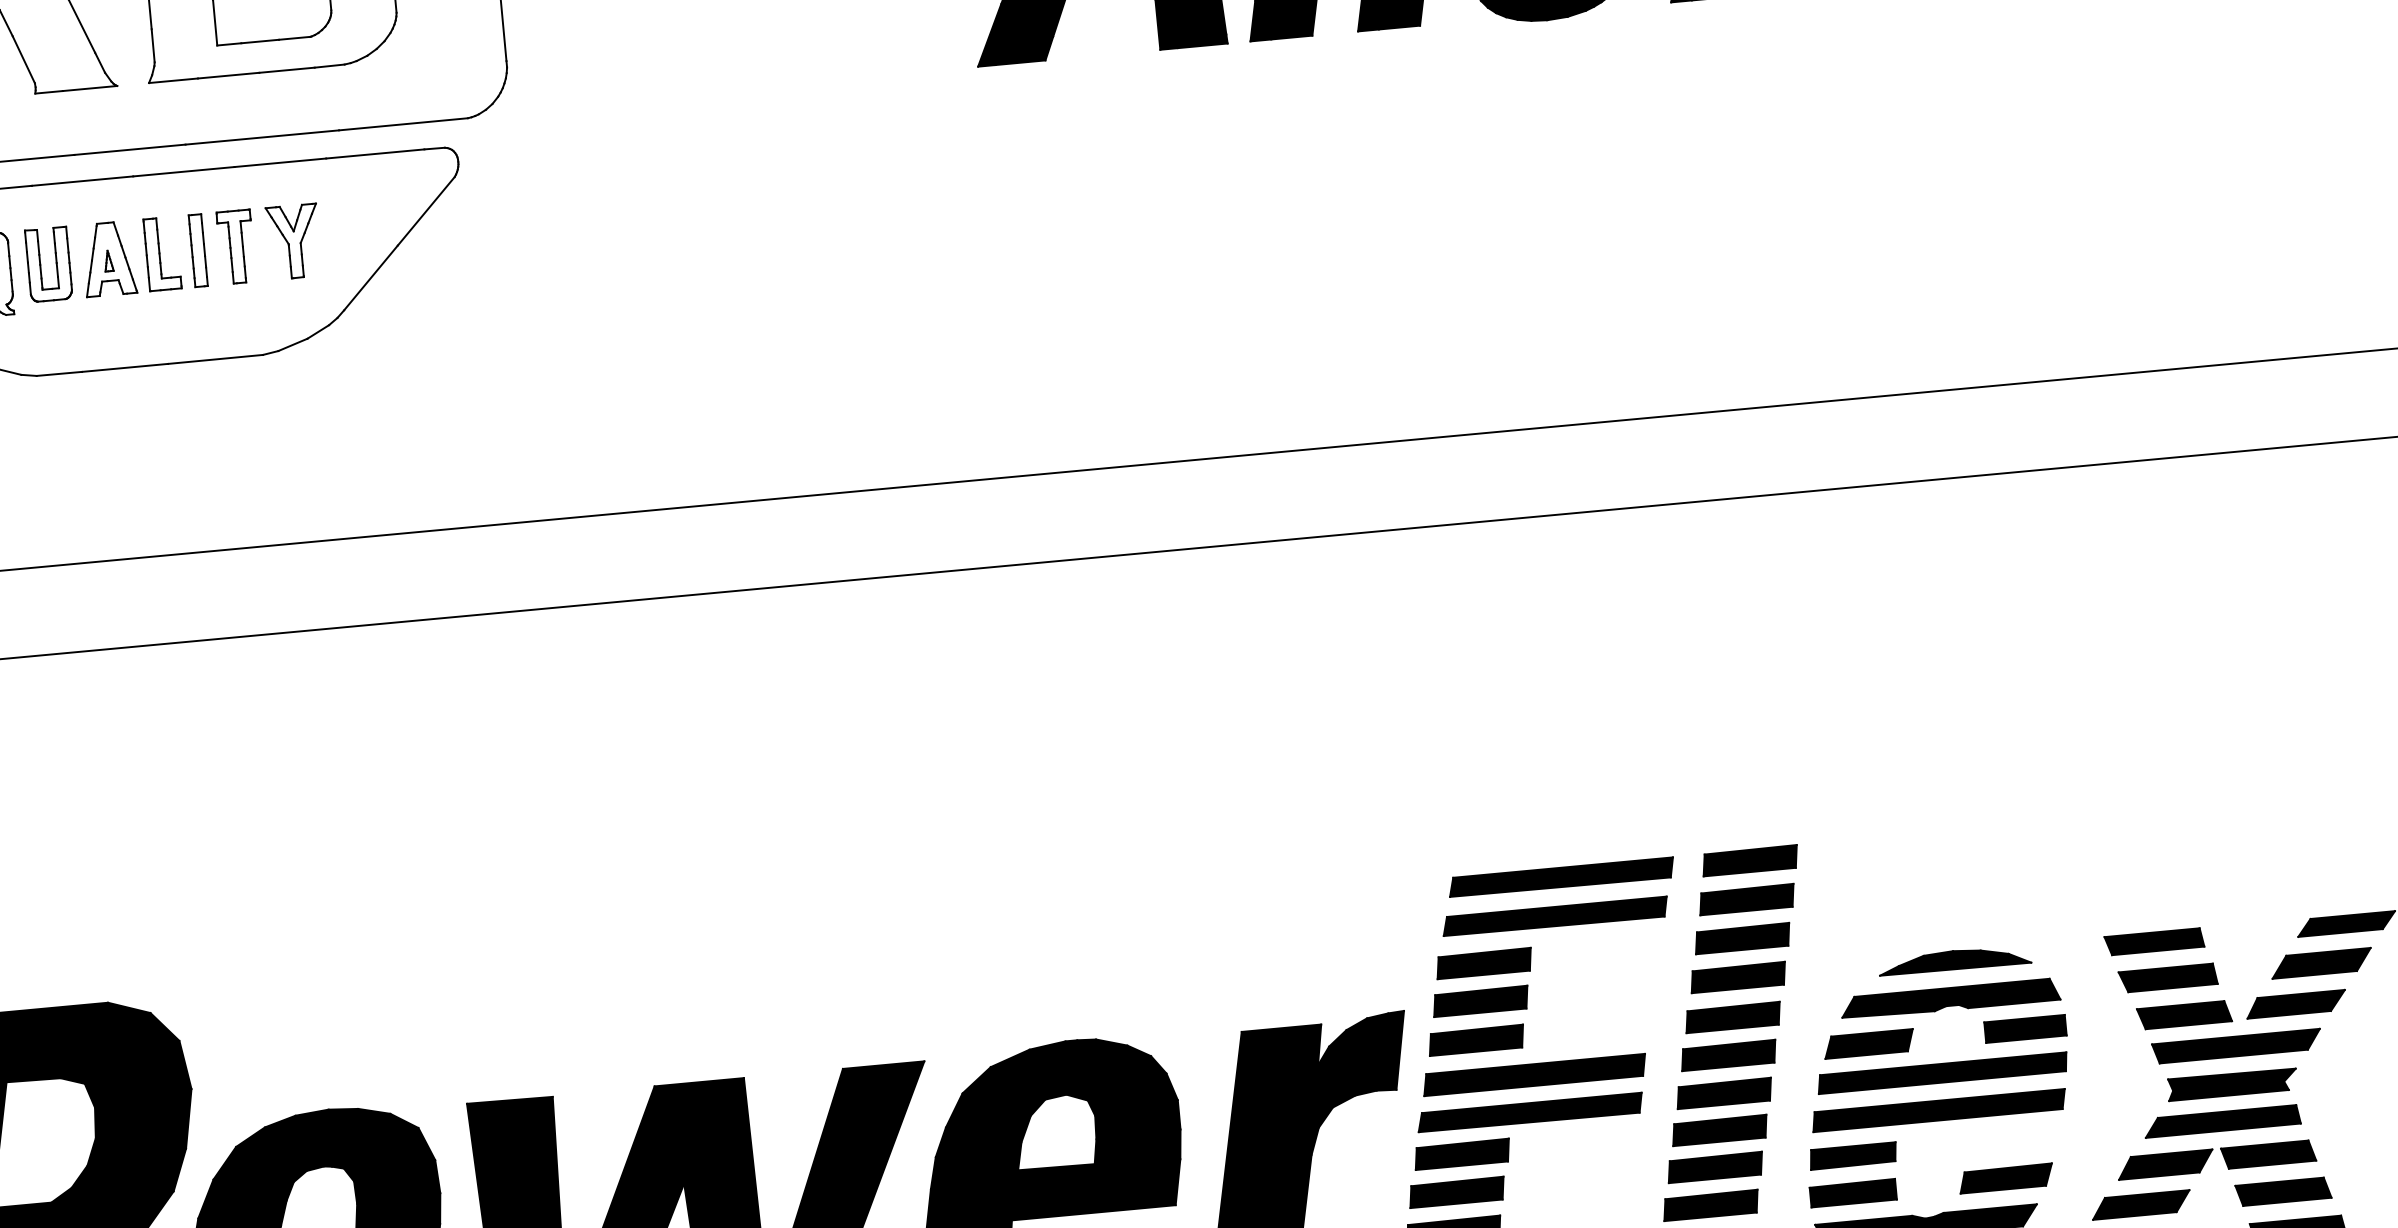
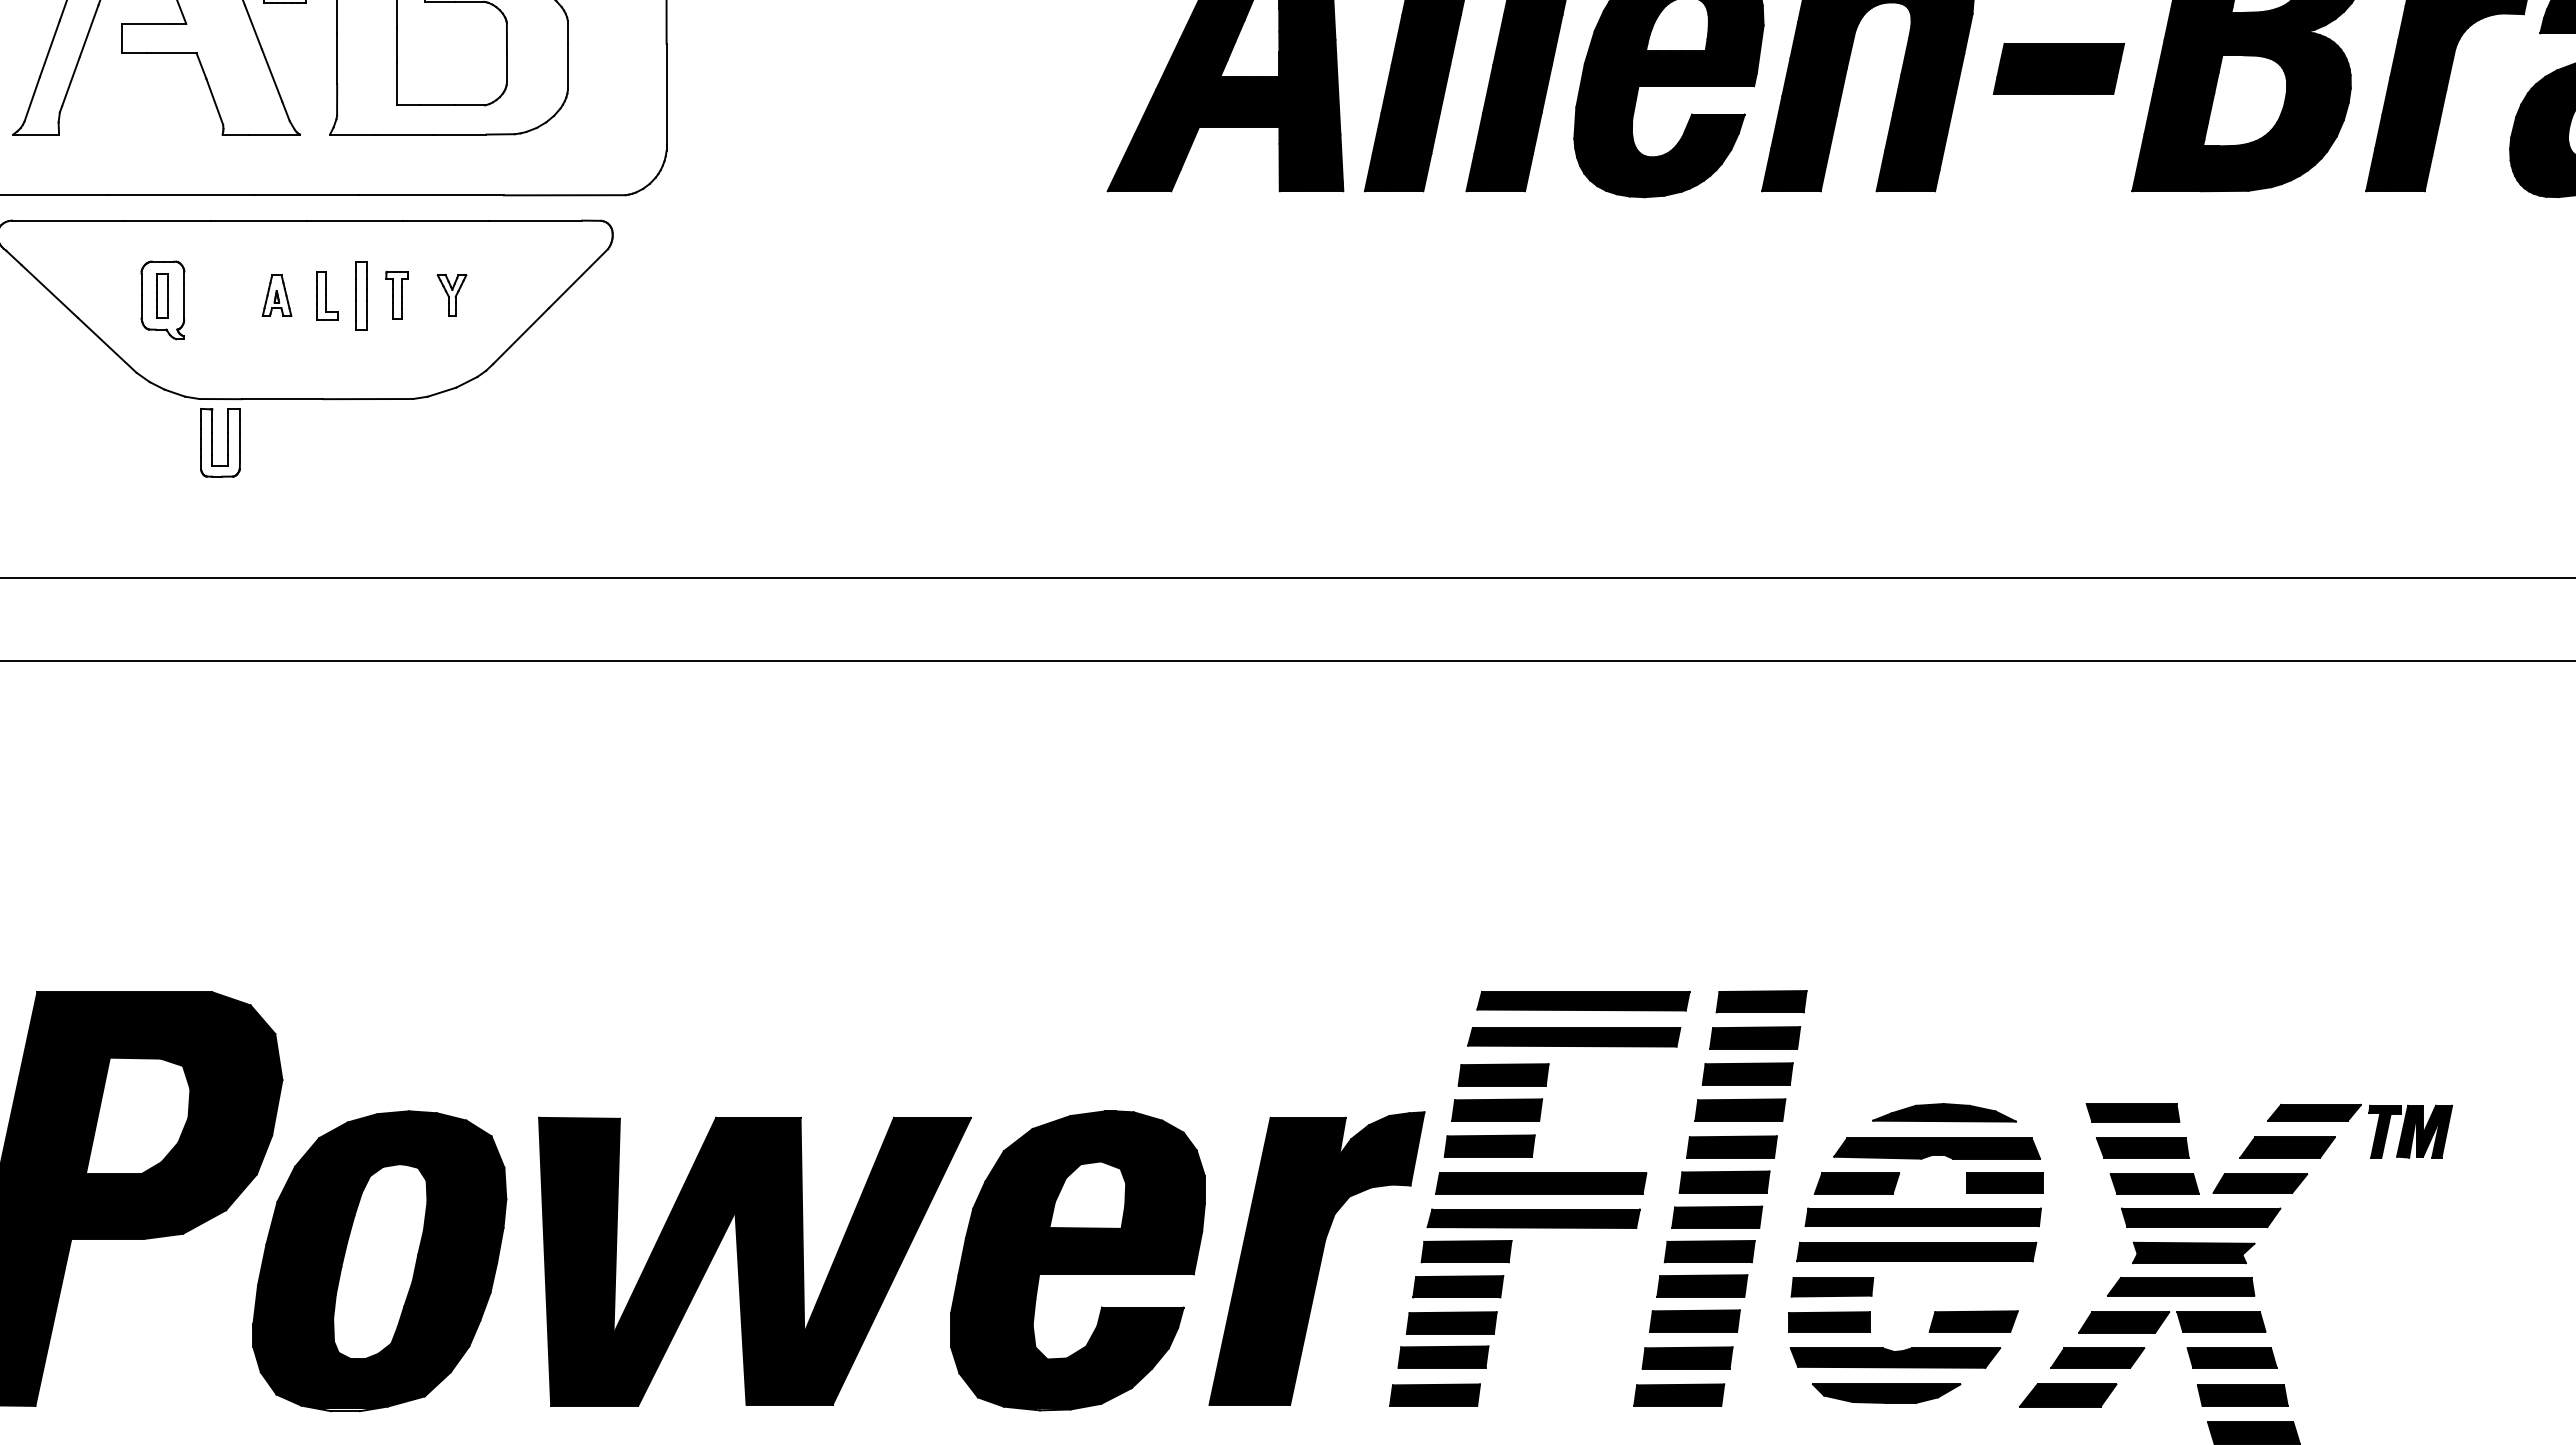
part: (293, 241) -> (451, 295), size x0.6
part: (235, 246) -> (396, 295), size x0.7
part: (162, 253) -> (327, 295), size x0.7
part: (108, 258) -> (276, 295), size x0.6
part: (56, 263) -> (227, 442), moved

